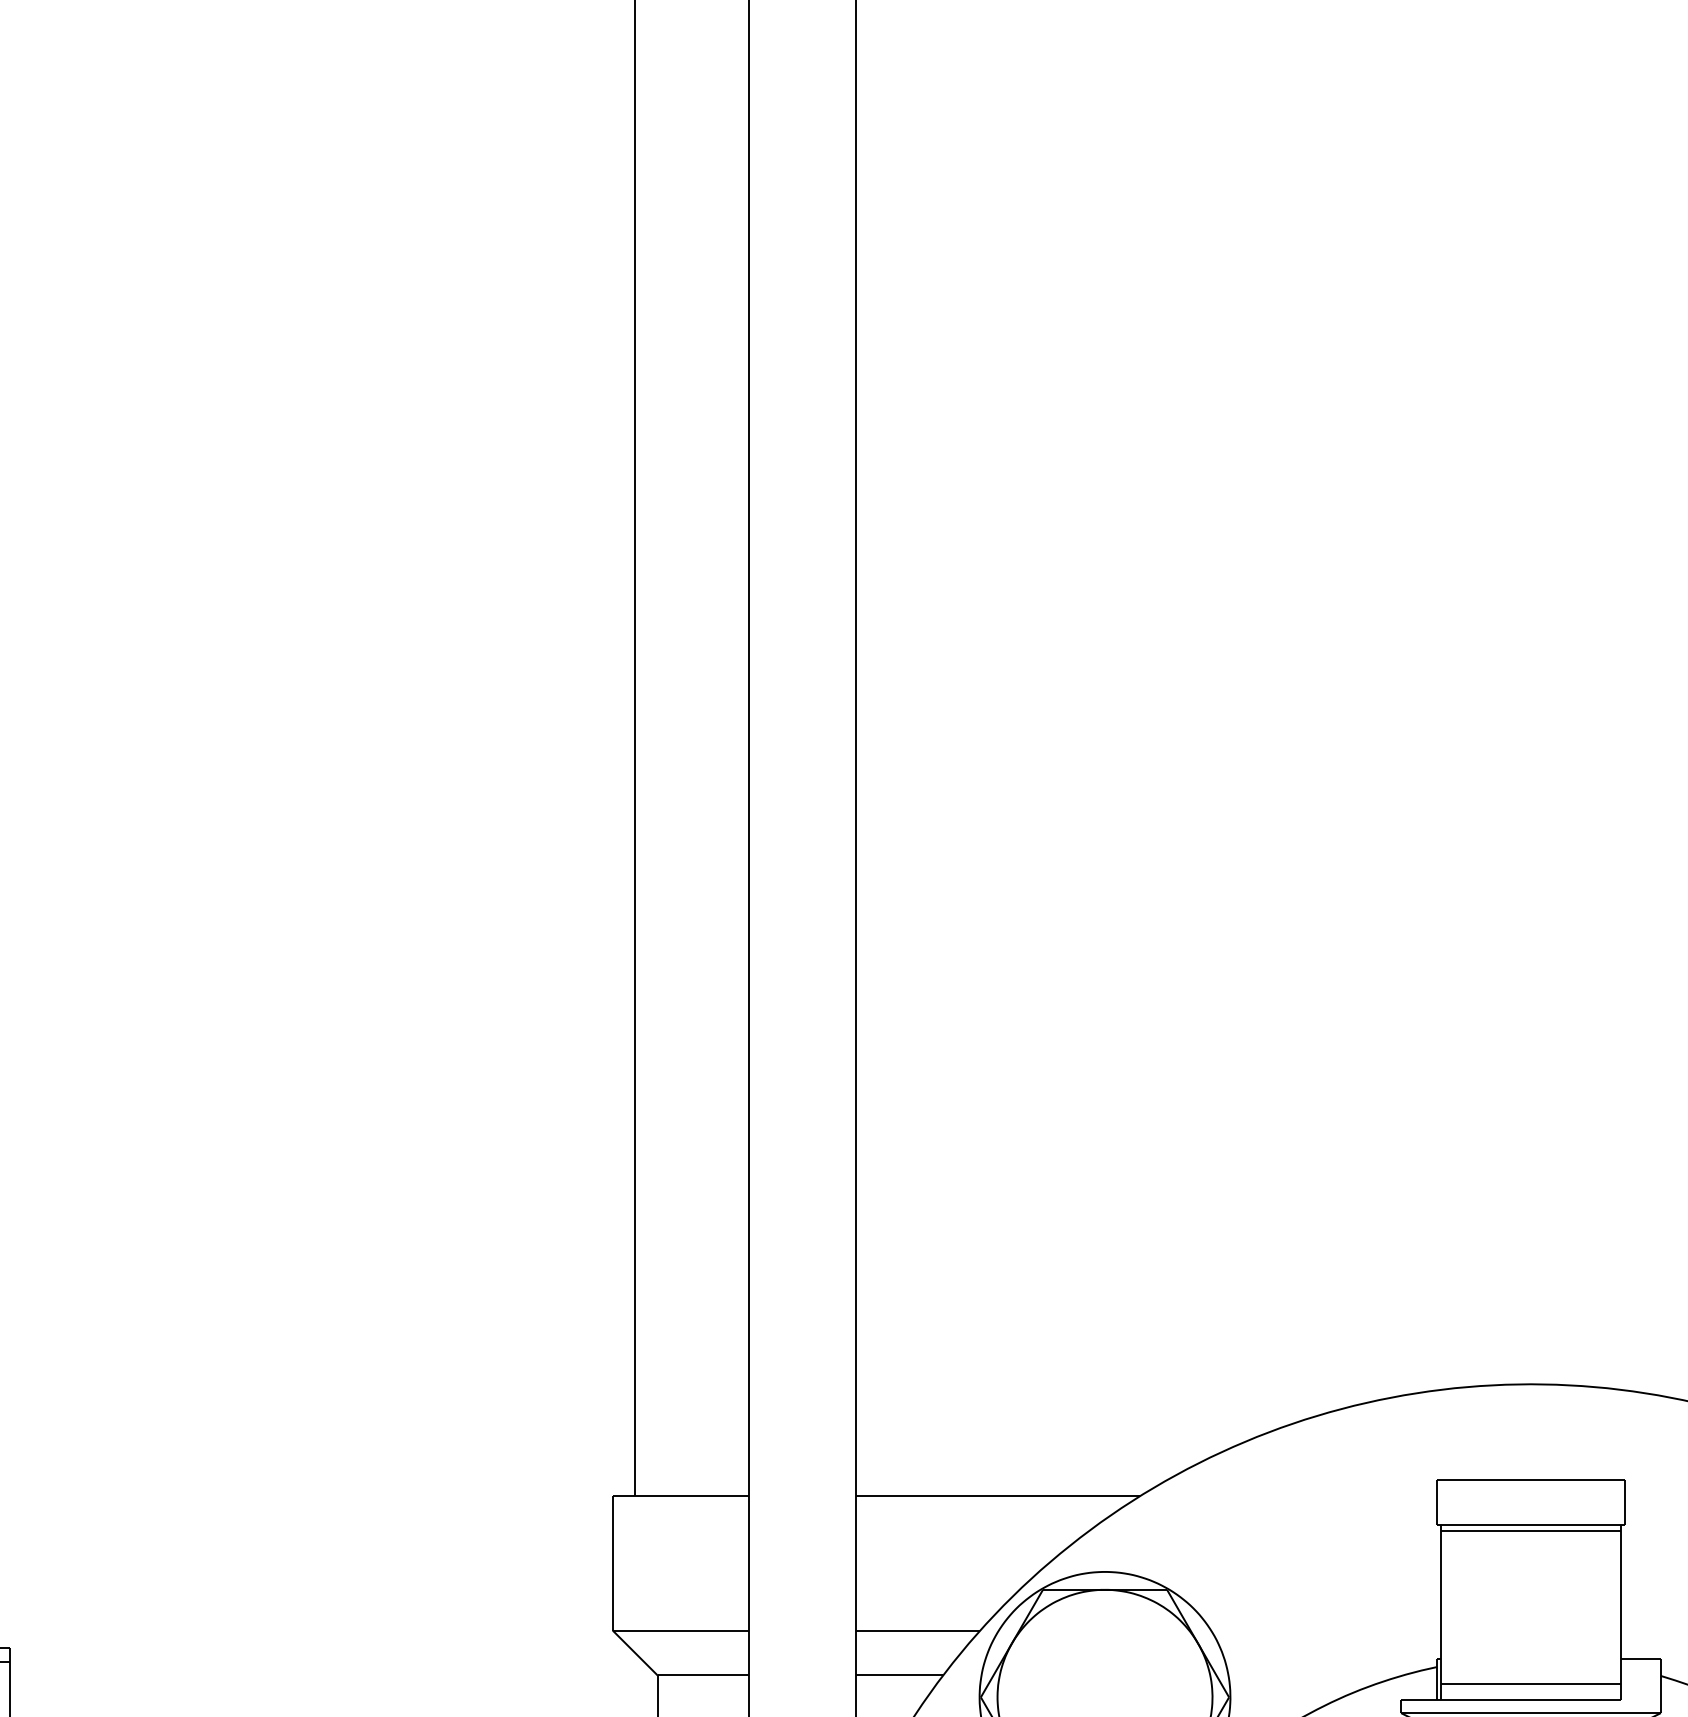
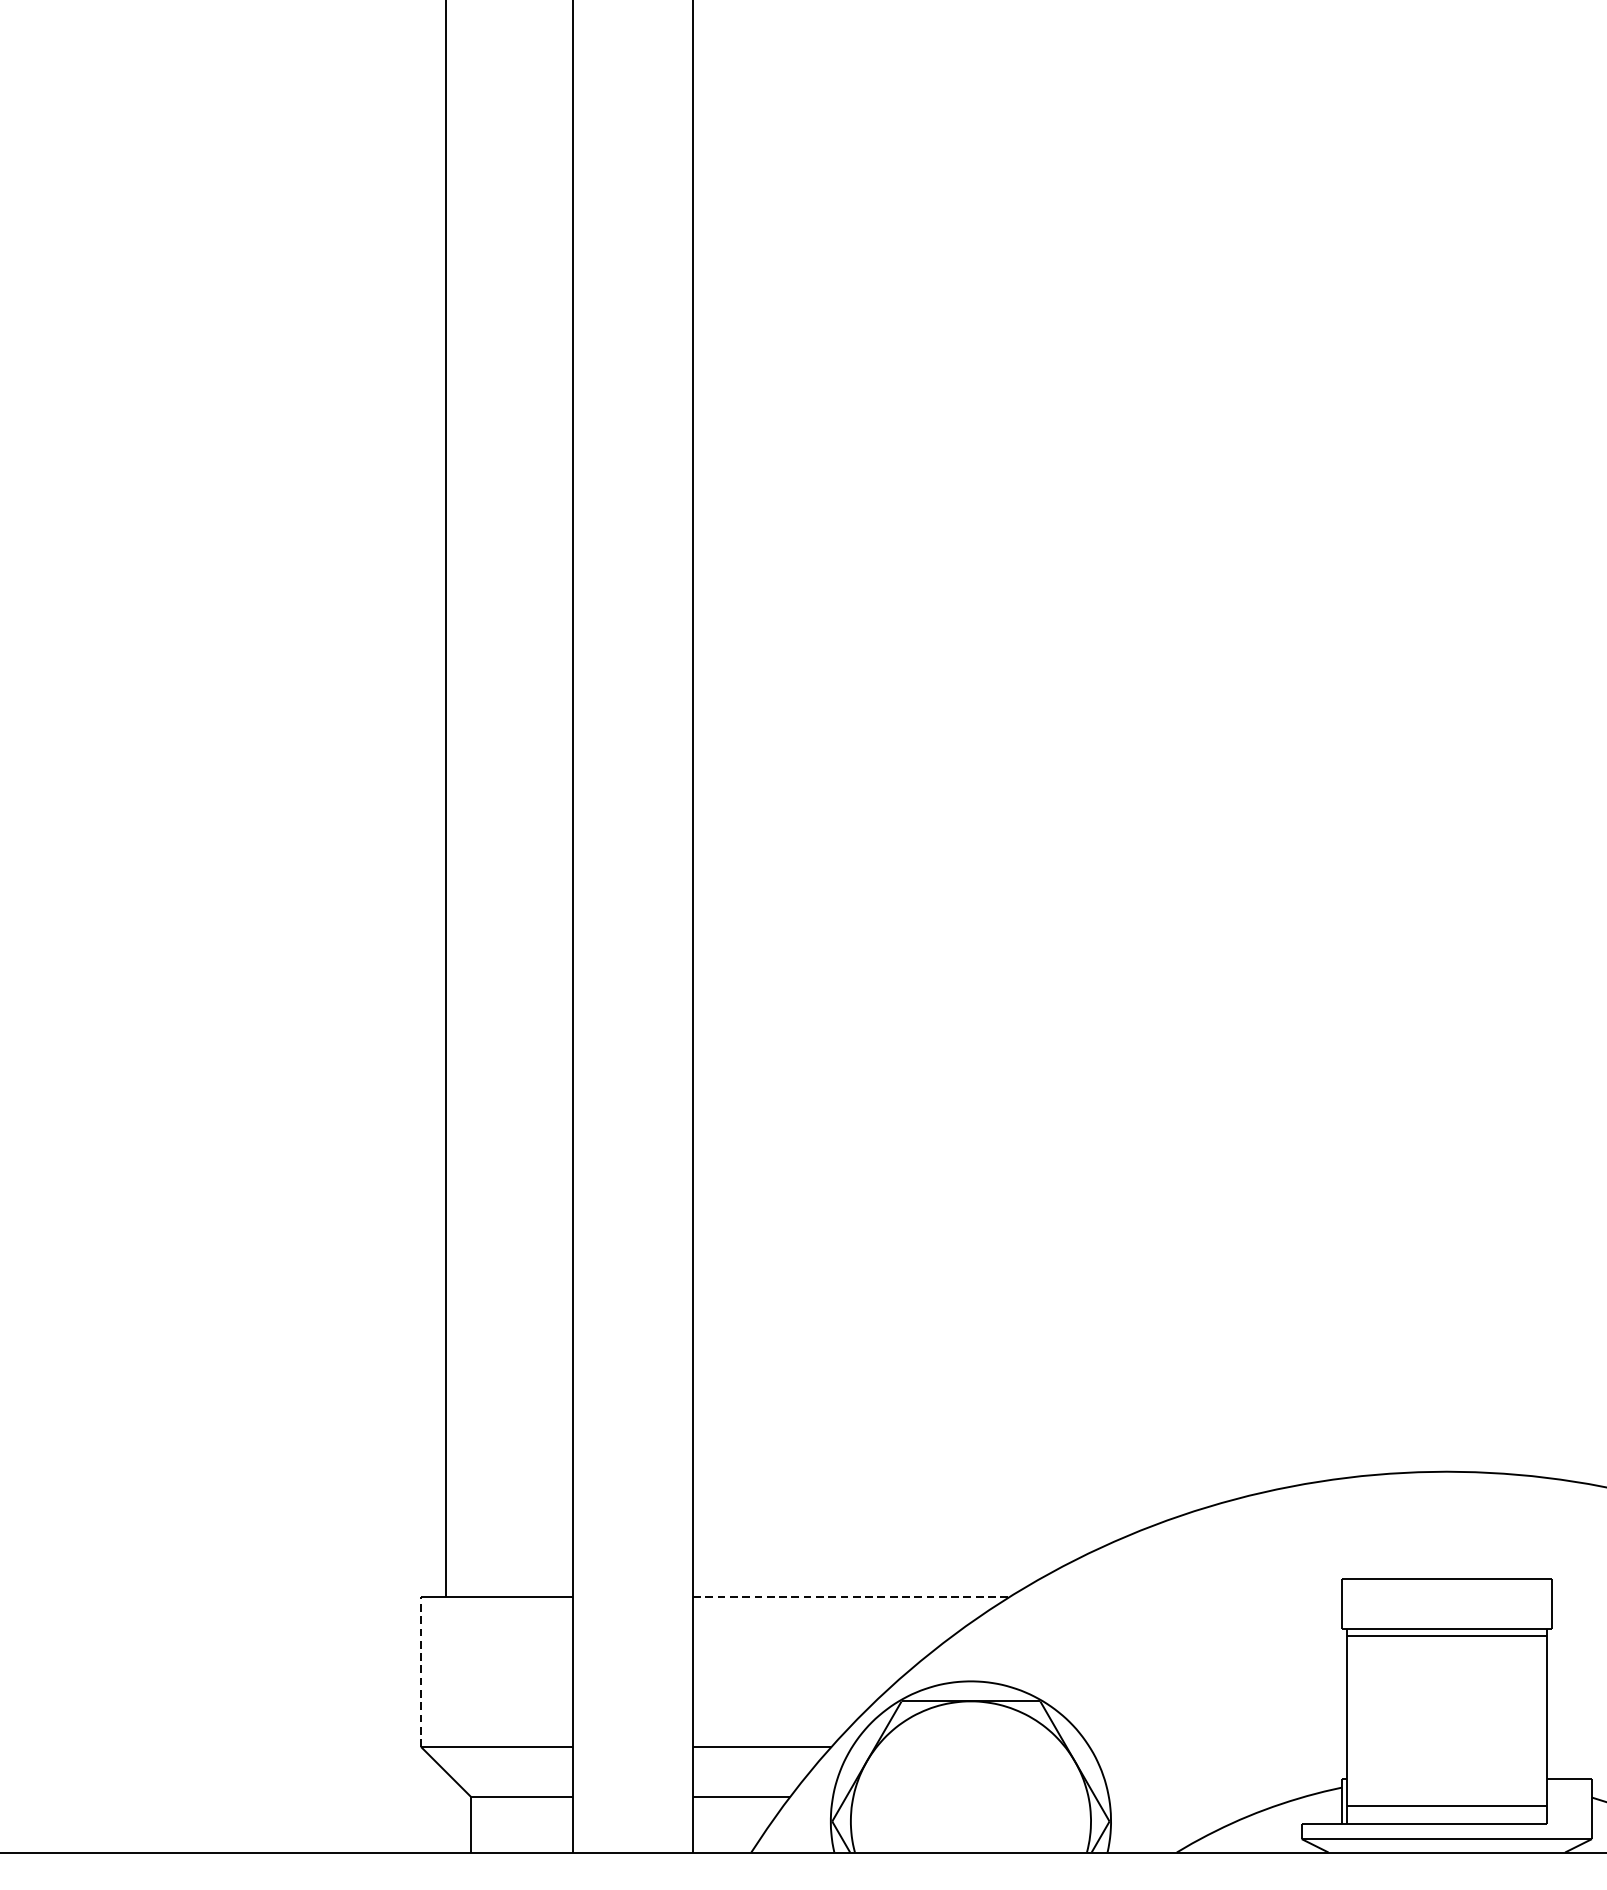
line: (998, 1496) -> (851, 1597), solid -> dashed
line: (612, 1562) -> (420, 1670), solid -> dashed

